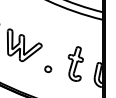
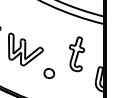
part: (75, 64) -> (76, 54), moved
part: (48, 69) -> (49, 73), size x1.6

